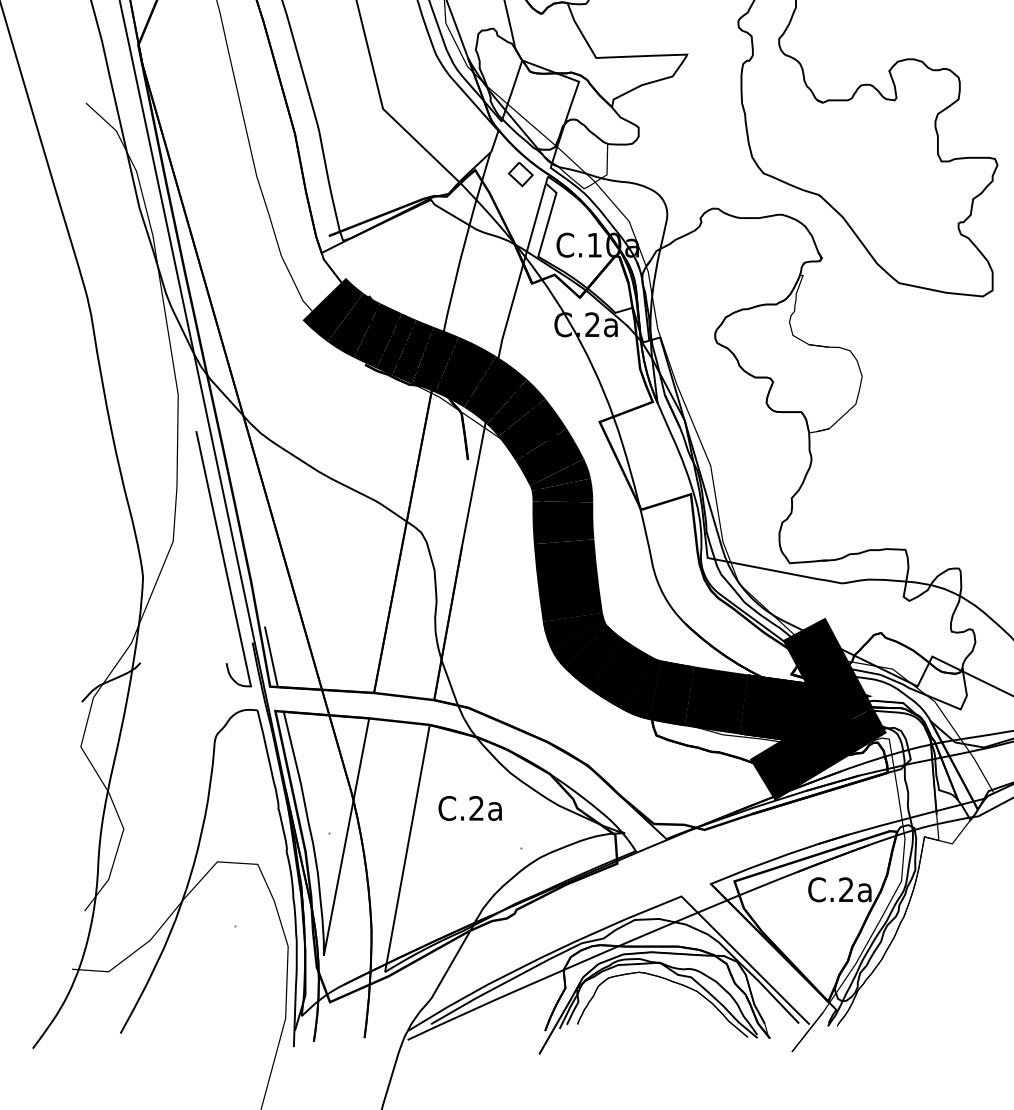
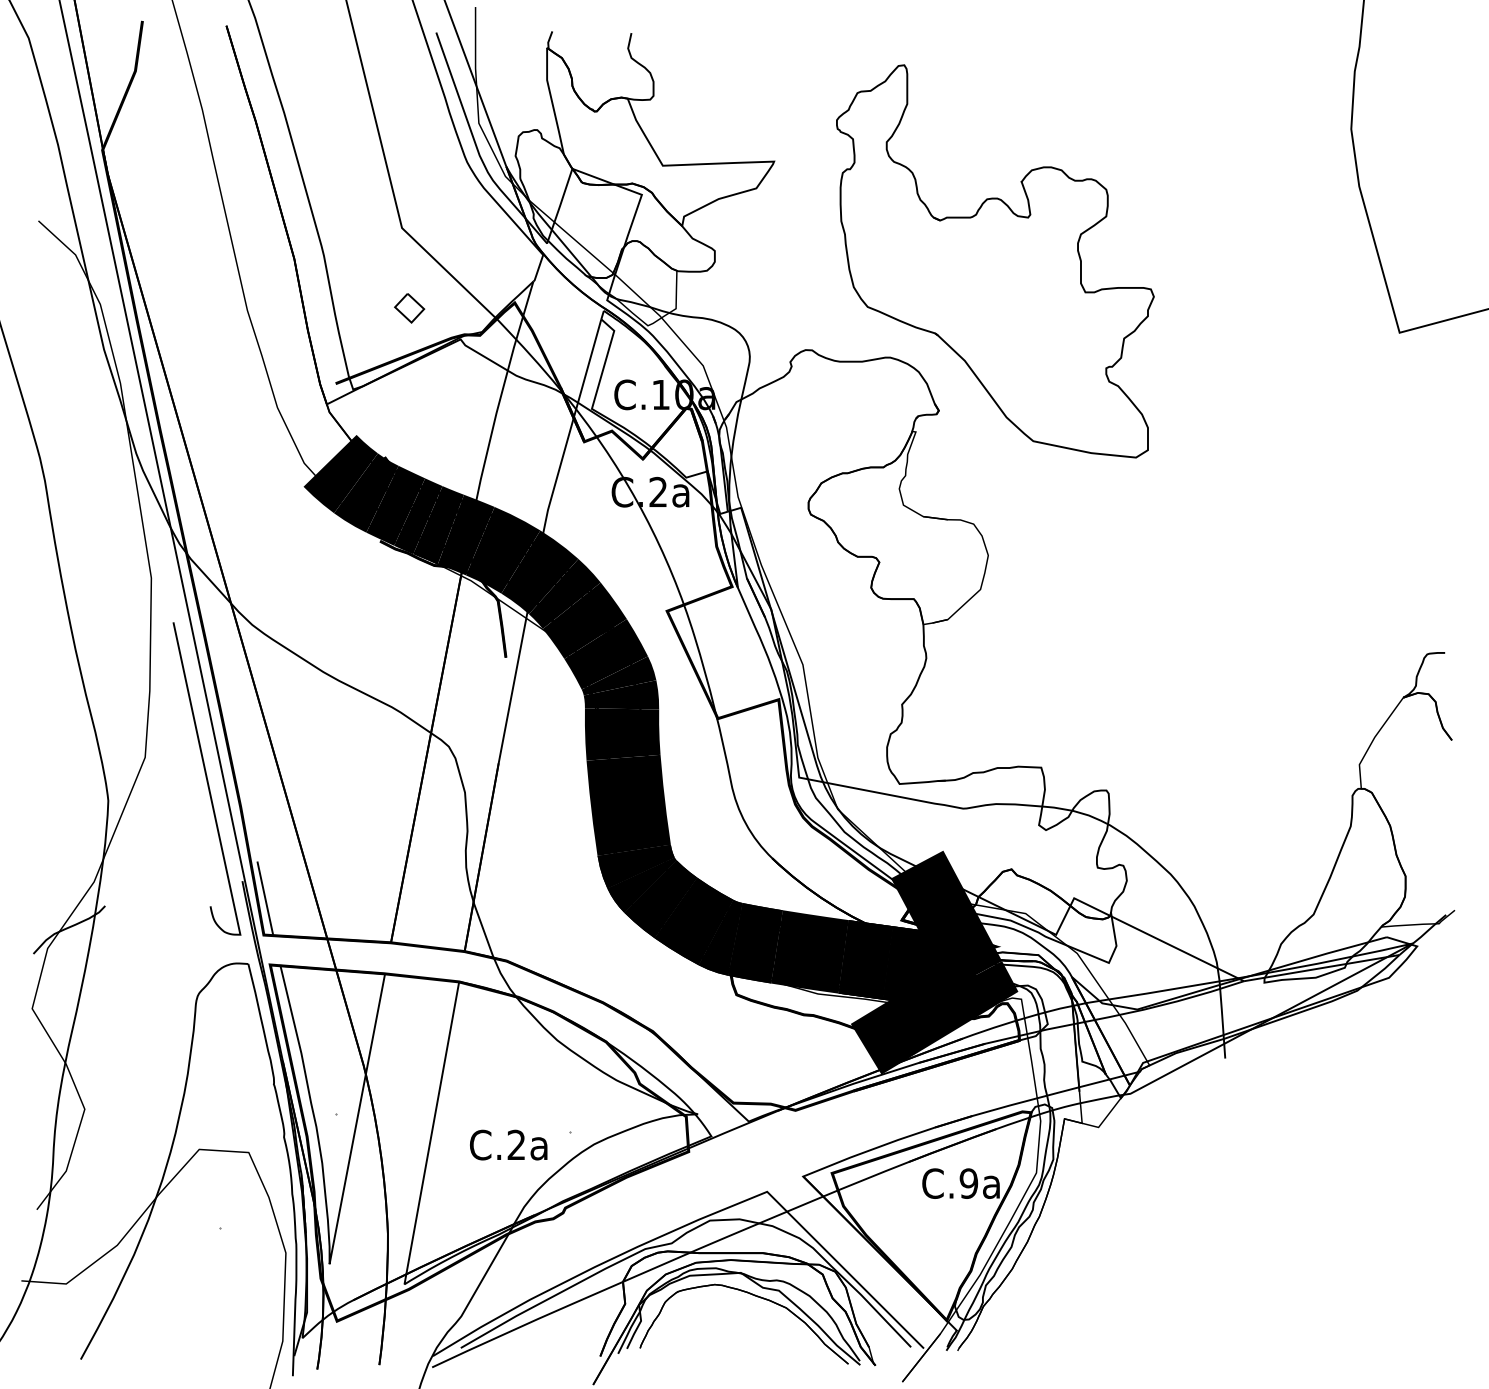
part: (520, 174) -> (409, 308), moved
text: (470, 807) -> (508, 1144), moved
text: (845, 889) -> (968, 1183), C.2a -> C.9a

